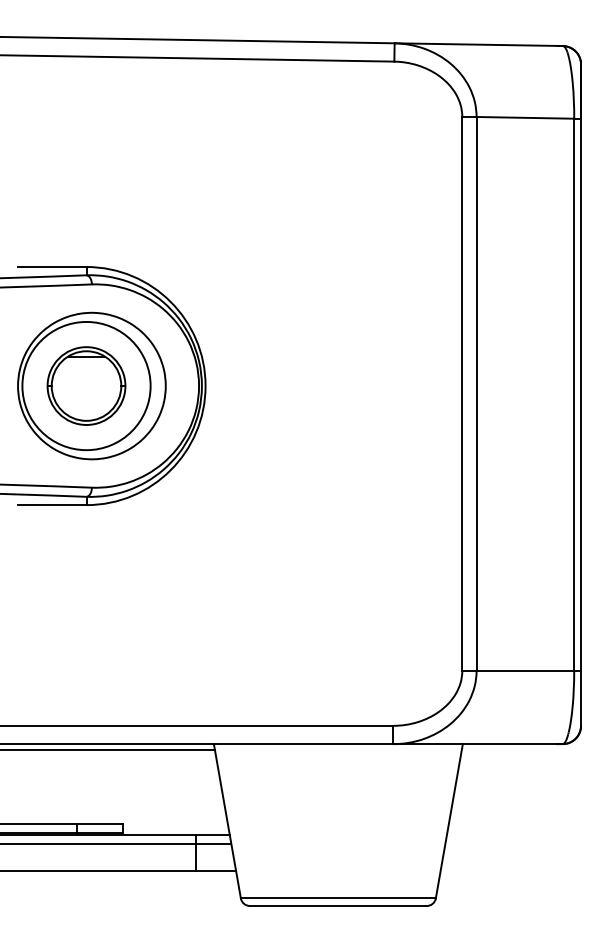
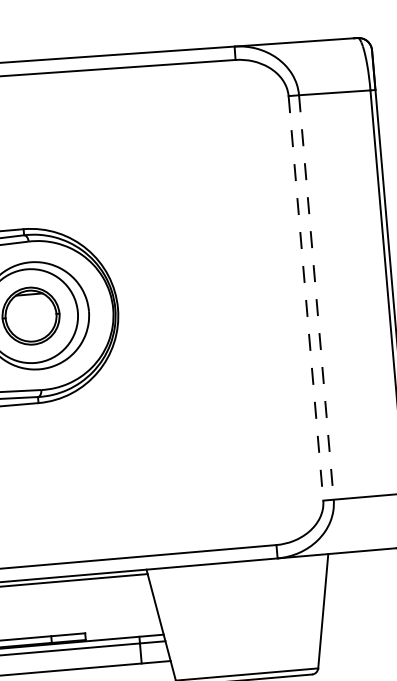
line: (462, 393) -> (306, 298), solid -> dashed
line: (476, 393) -> (316, 297), solid -> dashed

